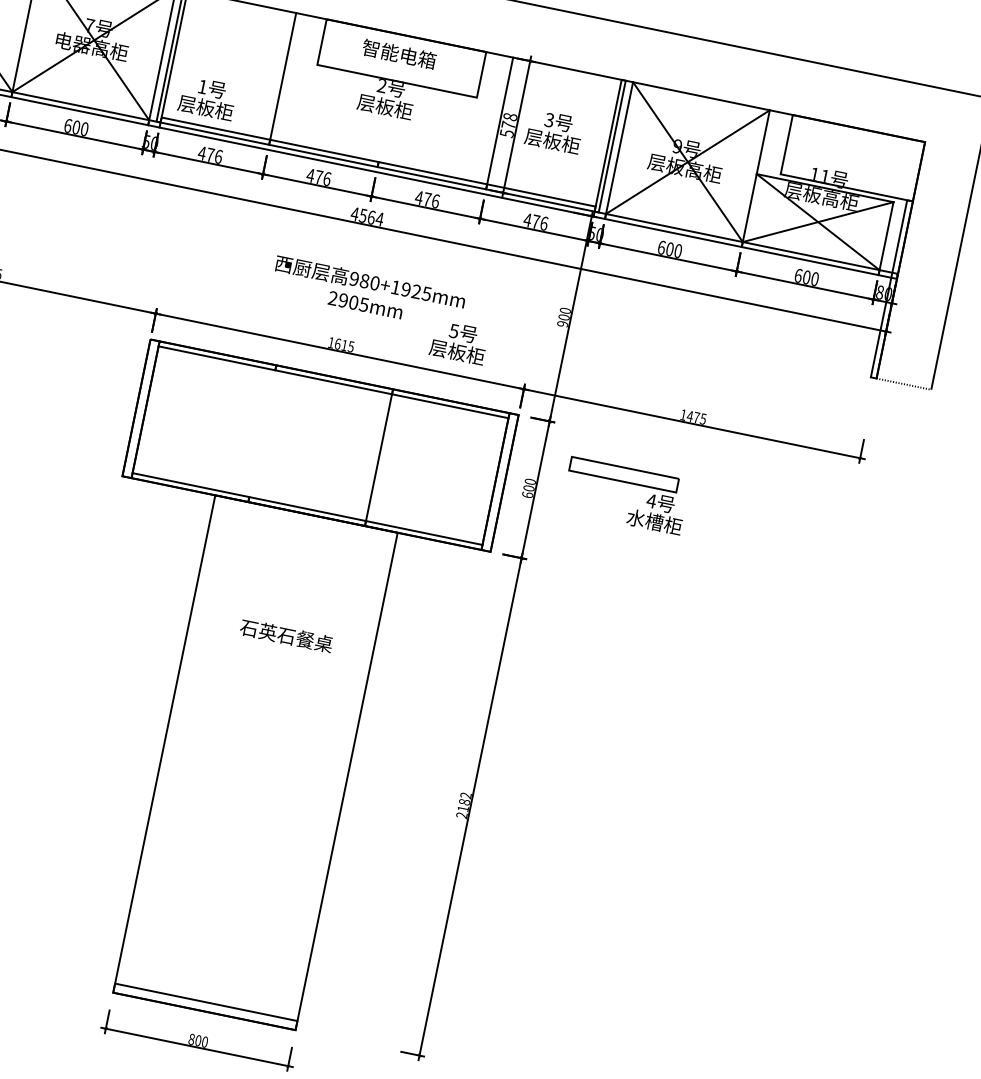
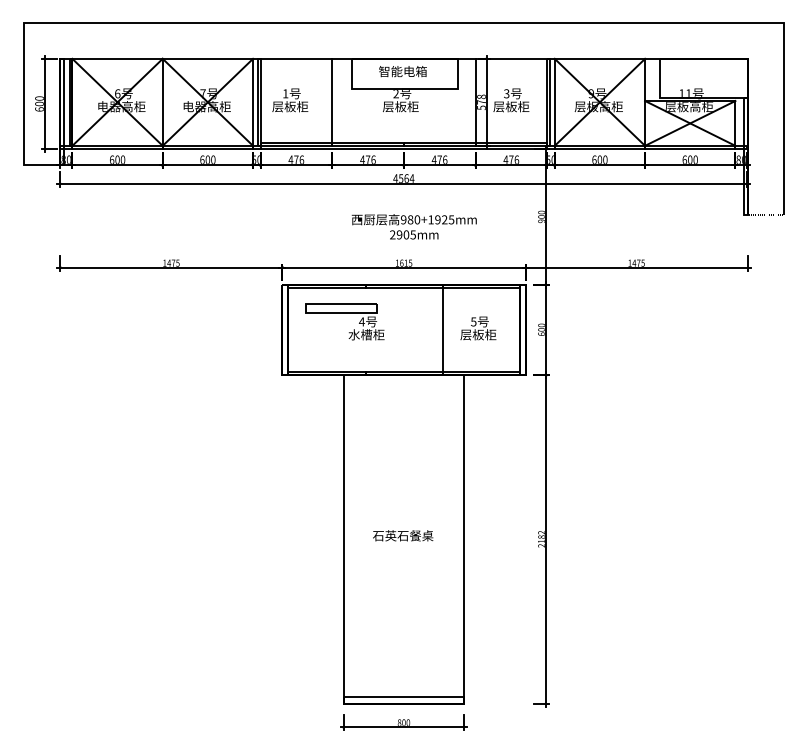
text: (207, 98) -> (290, 100), moved
text: (459, 342) -> (478, 328), moved
part: (627, 482) -> (344, 313), moved
text: (287, 635) -> (403, 535), moved

